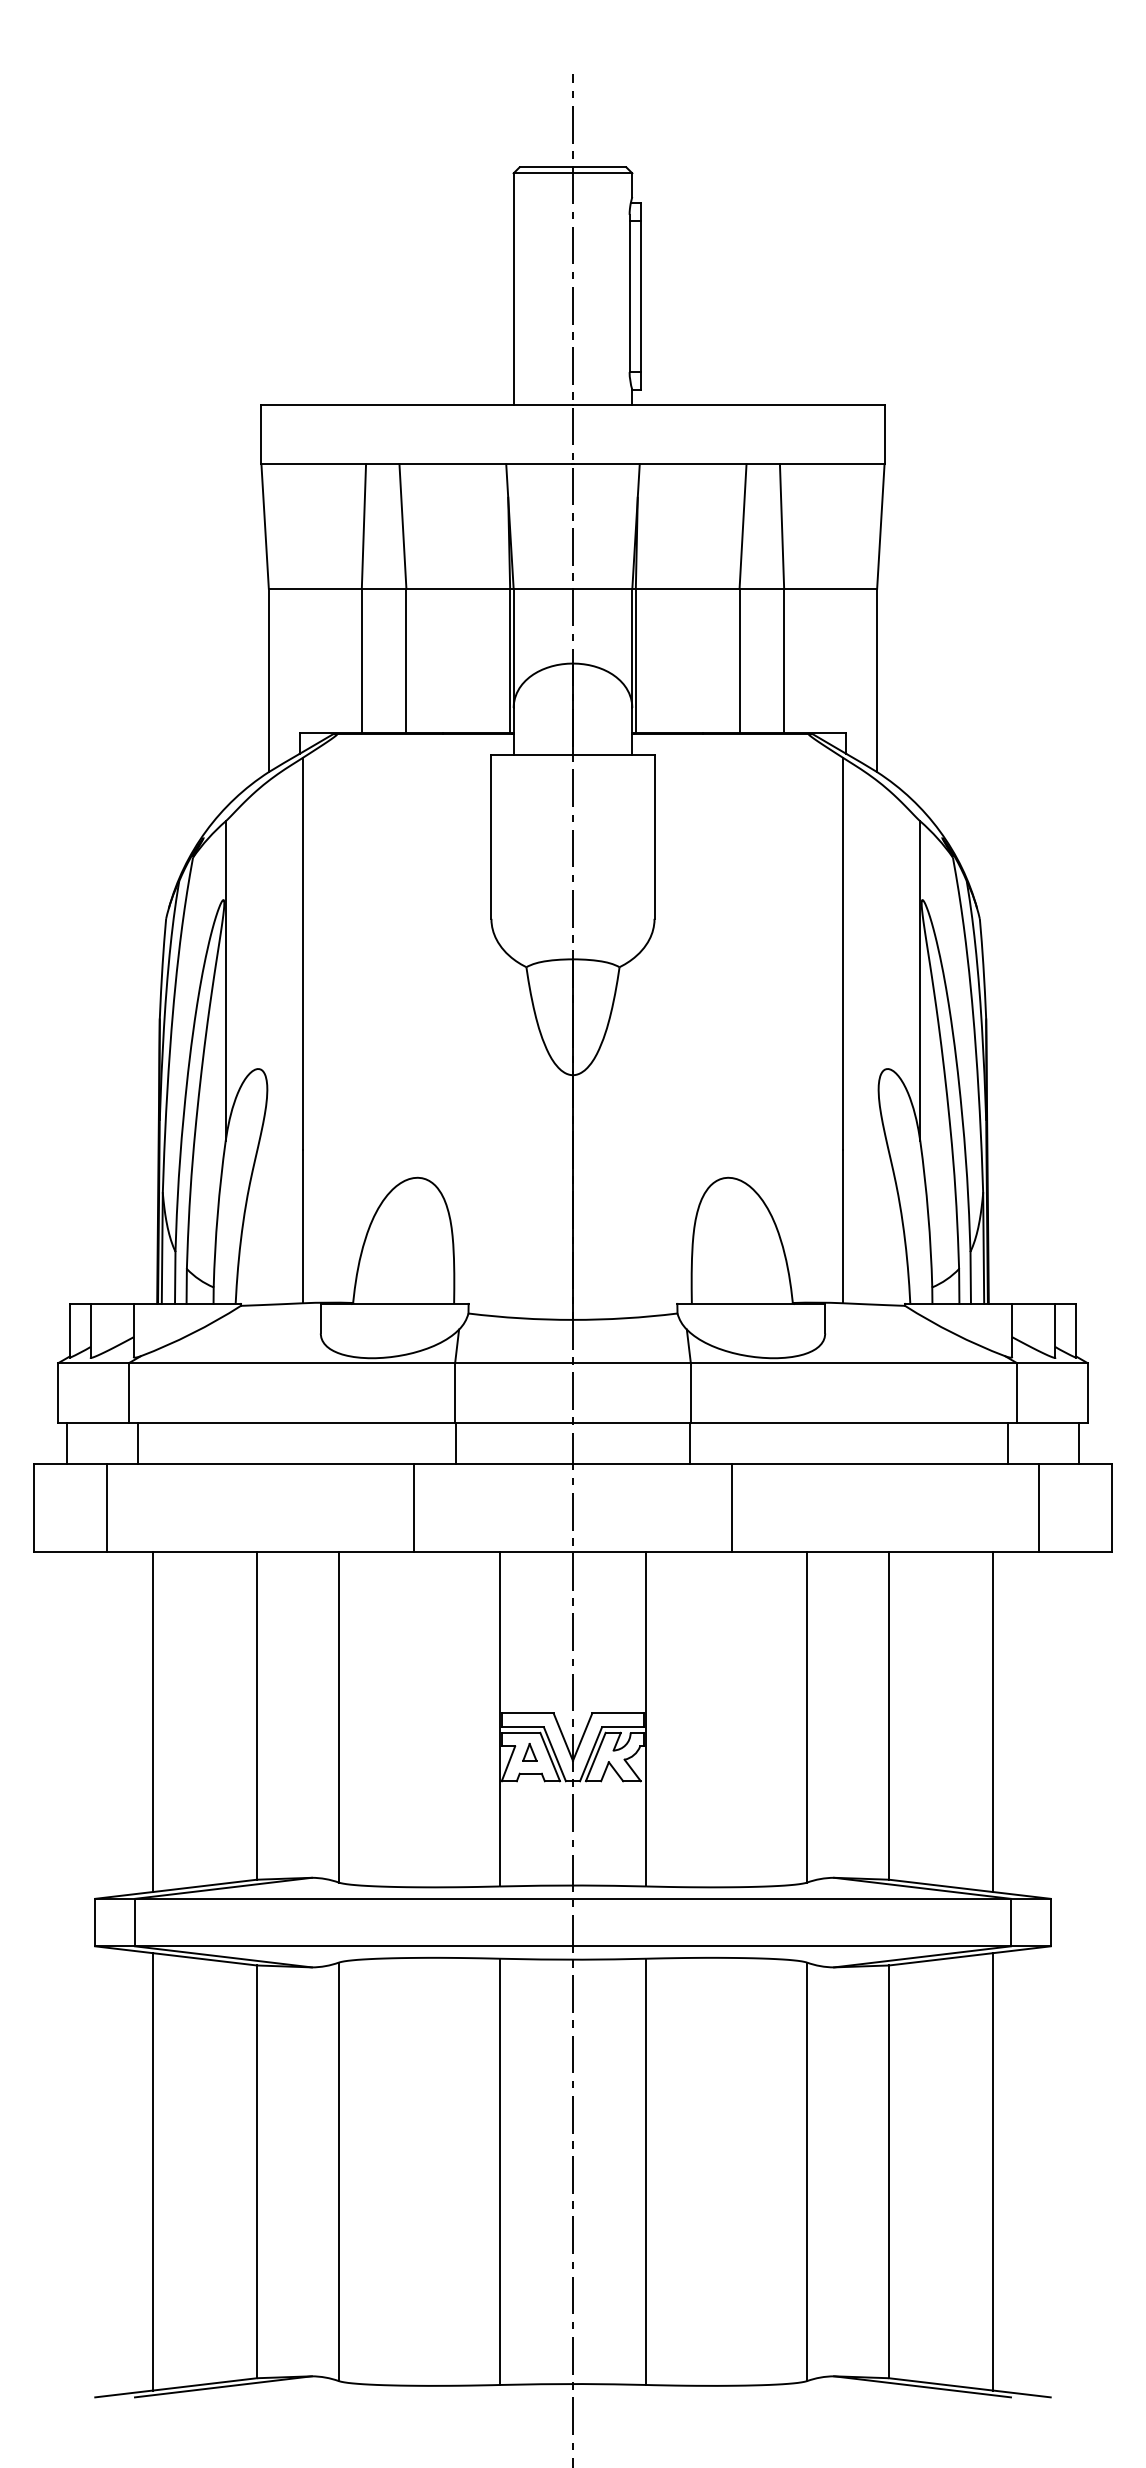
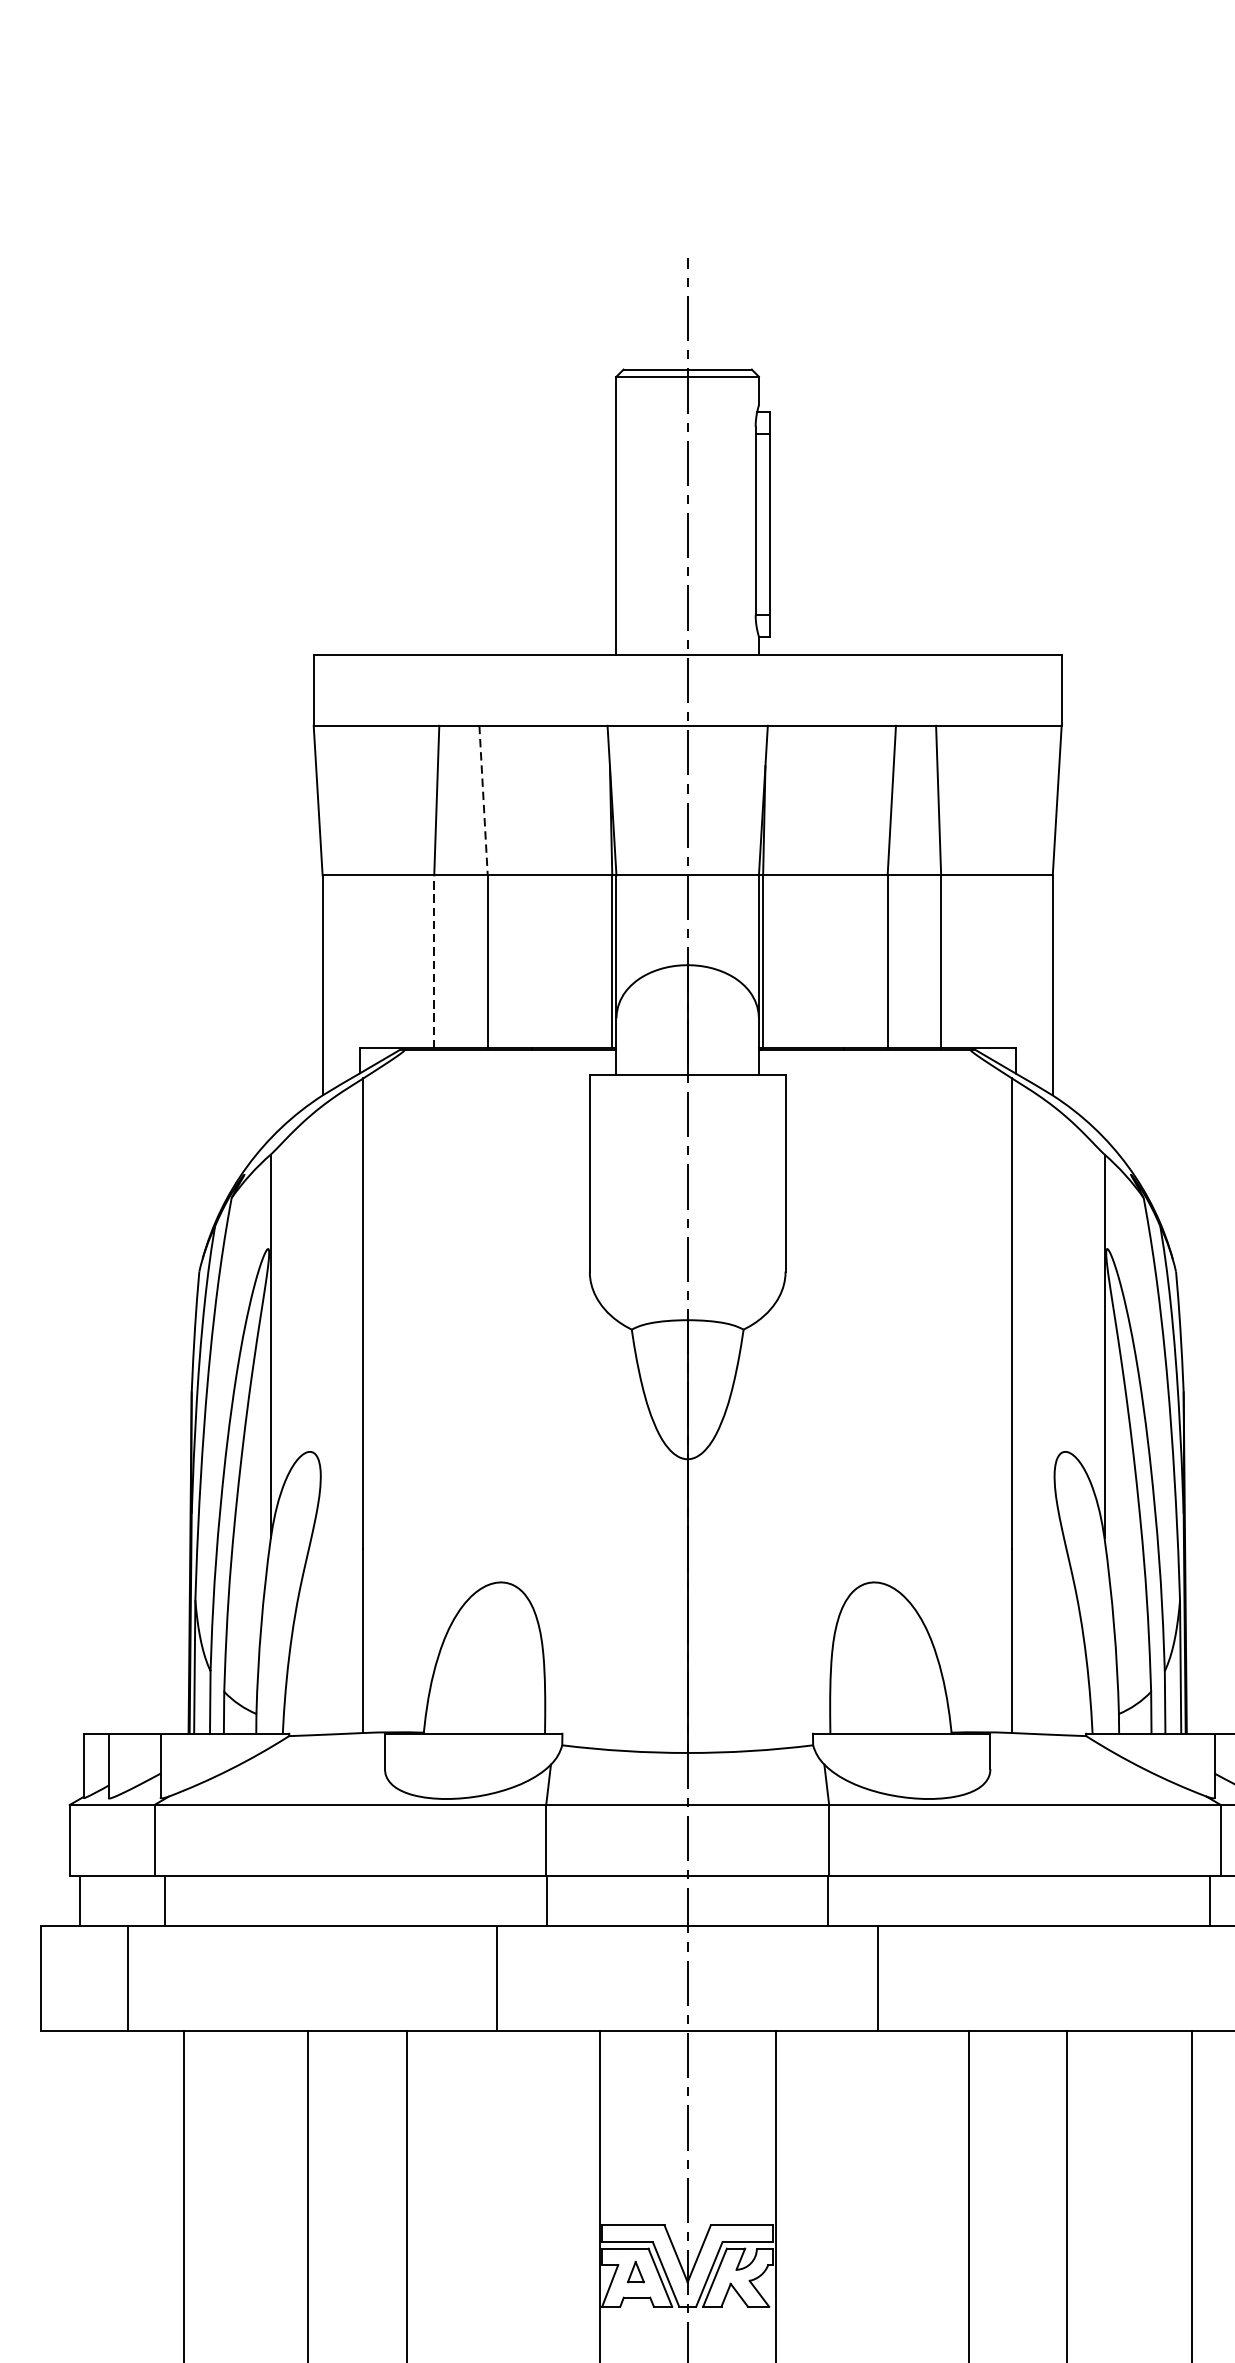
line: (402, 526) -> (483, 800), solid -> dashed
line: (361, 660) -> (433, 961), solid -> dashed

